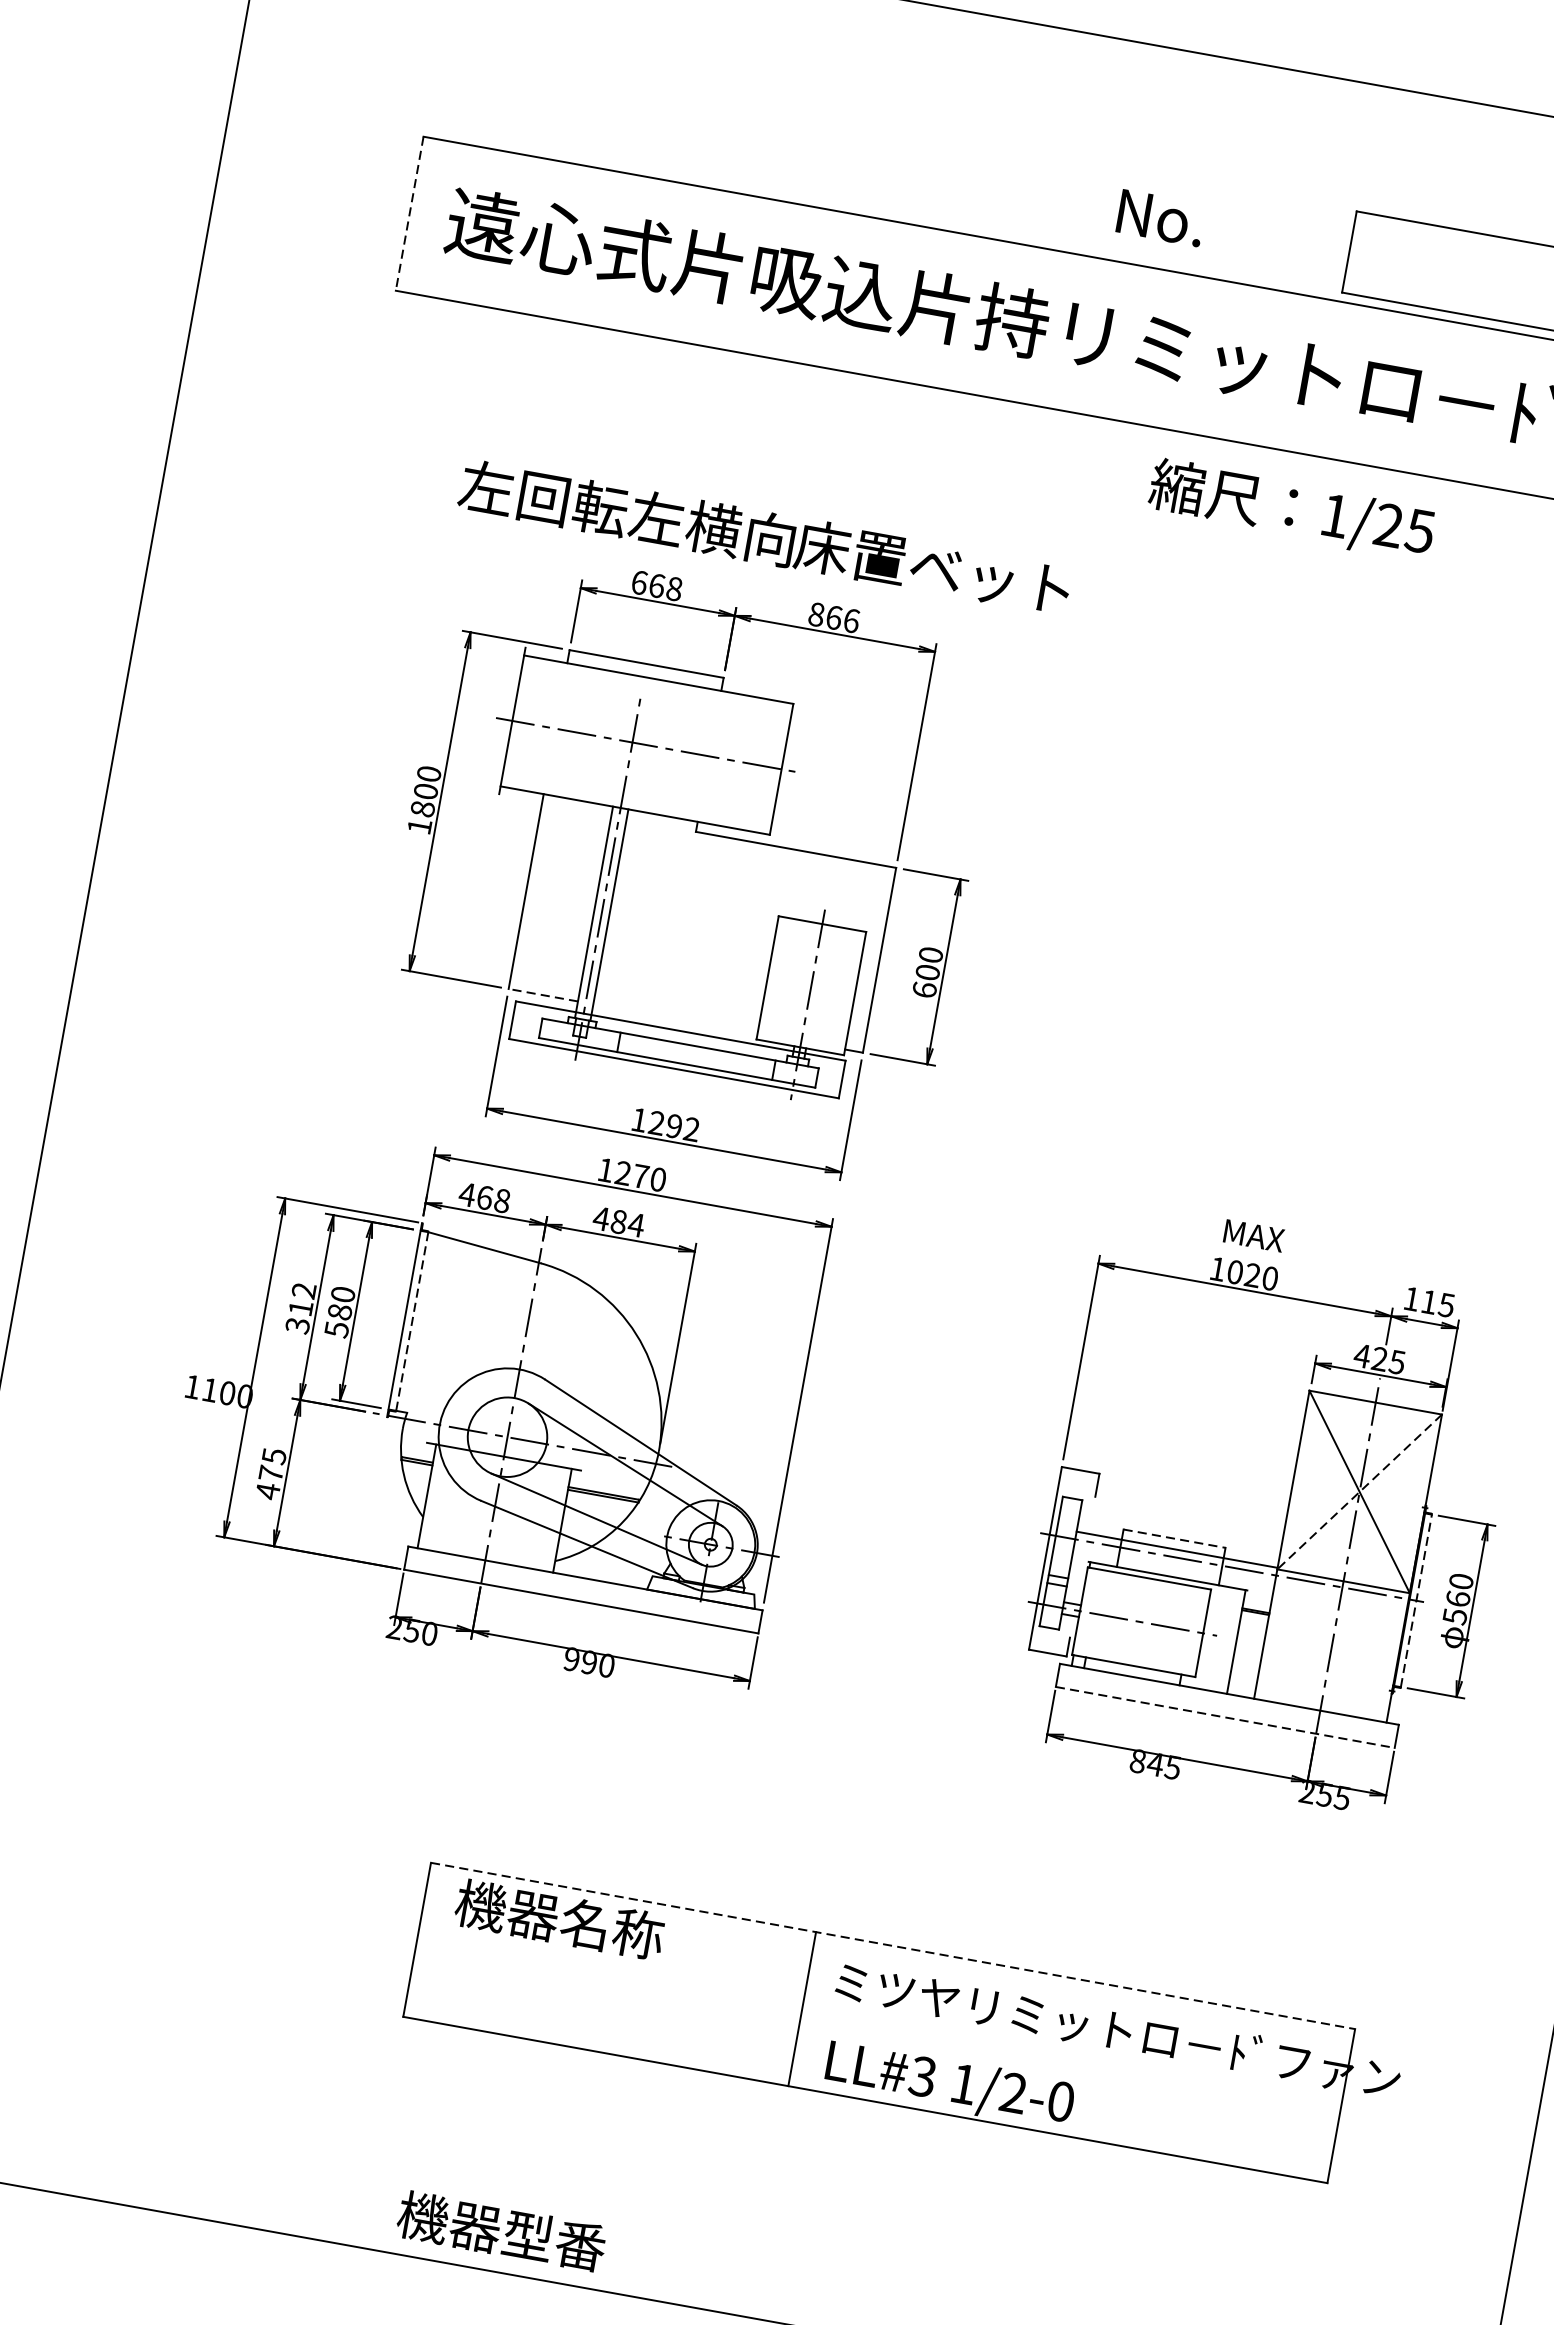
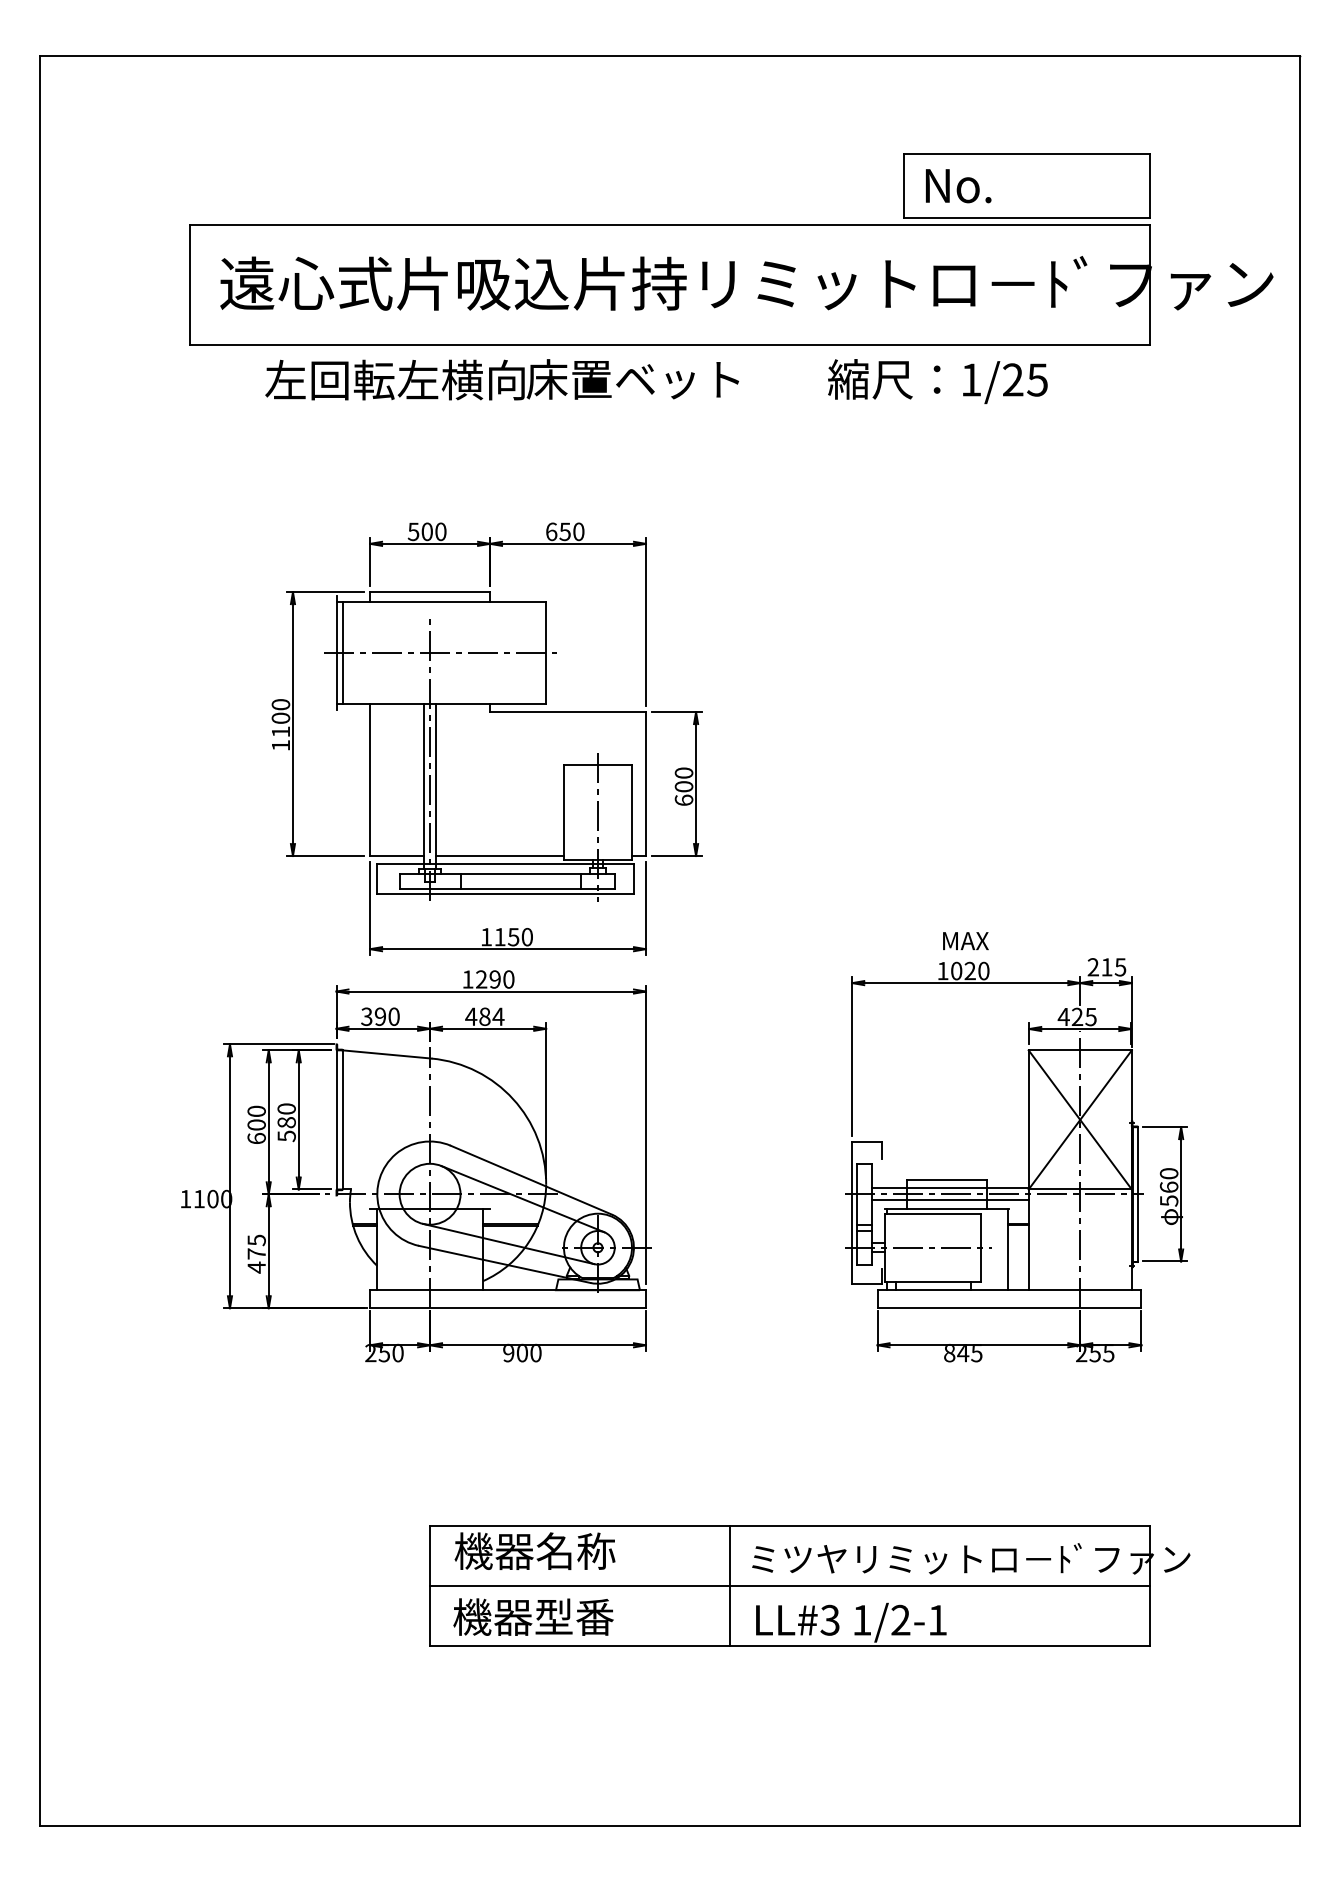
line: (410, 213) -> (190, 284), dashed -> solid
text: (1160, 218) -> (958, 186), moved
text: (1291, 510) -> (937, 381), moved
text: (765, 537) -> (502, 379), moved
text: (656, 585) -> (426, 531), 668 -> 500
text: (834, 617) -> (565, 531), 866 -> 650
line: (520, 722) -> (342, 653), added
text: (422, 808) -> (280, 731), 1800 -> 1100
line: (543, 995) -> (397, 856), dashed -> solid
line: (674, 1019) -> (499, 856), added
text: (674, 1125) -> (513, 936), 1292 -> 1150
text: (639, 1176) -> (494, 979), 1270 -> 1290
text: (483, 1197) -> (379, 1016), 468 -> 390
text: (1410, 1299) -> (1092, 967), 115 -> 215
text: (300, 1307) -> (256, 1124), 312 -> 600
line: (412, 1320) -> (342, 1119), dashed -> solid
line: (1360, 1491) -> (1080, 1119), dashed -> solid
line: (1173, 1538) -> (946, 1180), dashed -> solid
line: (1174, 1565) -> (950, 1200), added
line: (1416, 1599) -> (1137, 1193), dashed -> solid
text: (587, 1664) -> (521, 1354), 990 -> 900
line: (1225, 1717) -> (1009, 1308), dashed -> solid
line: (892, 1945) -> (789, 1525), dashed -> solid
line: (878, 2022) -> (789, 1585), added
text: (1060, 2100) -> (937, 1619), 1/2-0 -> 1/2-1
text: (501, 2230) -> (533, 1616), moved

